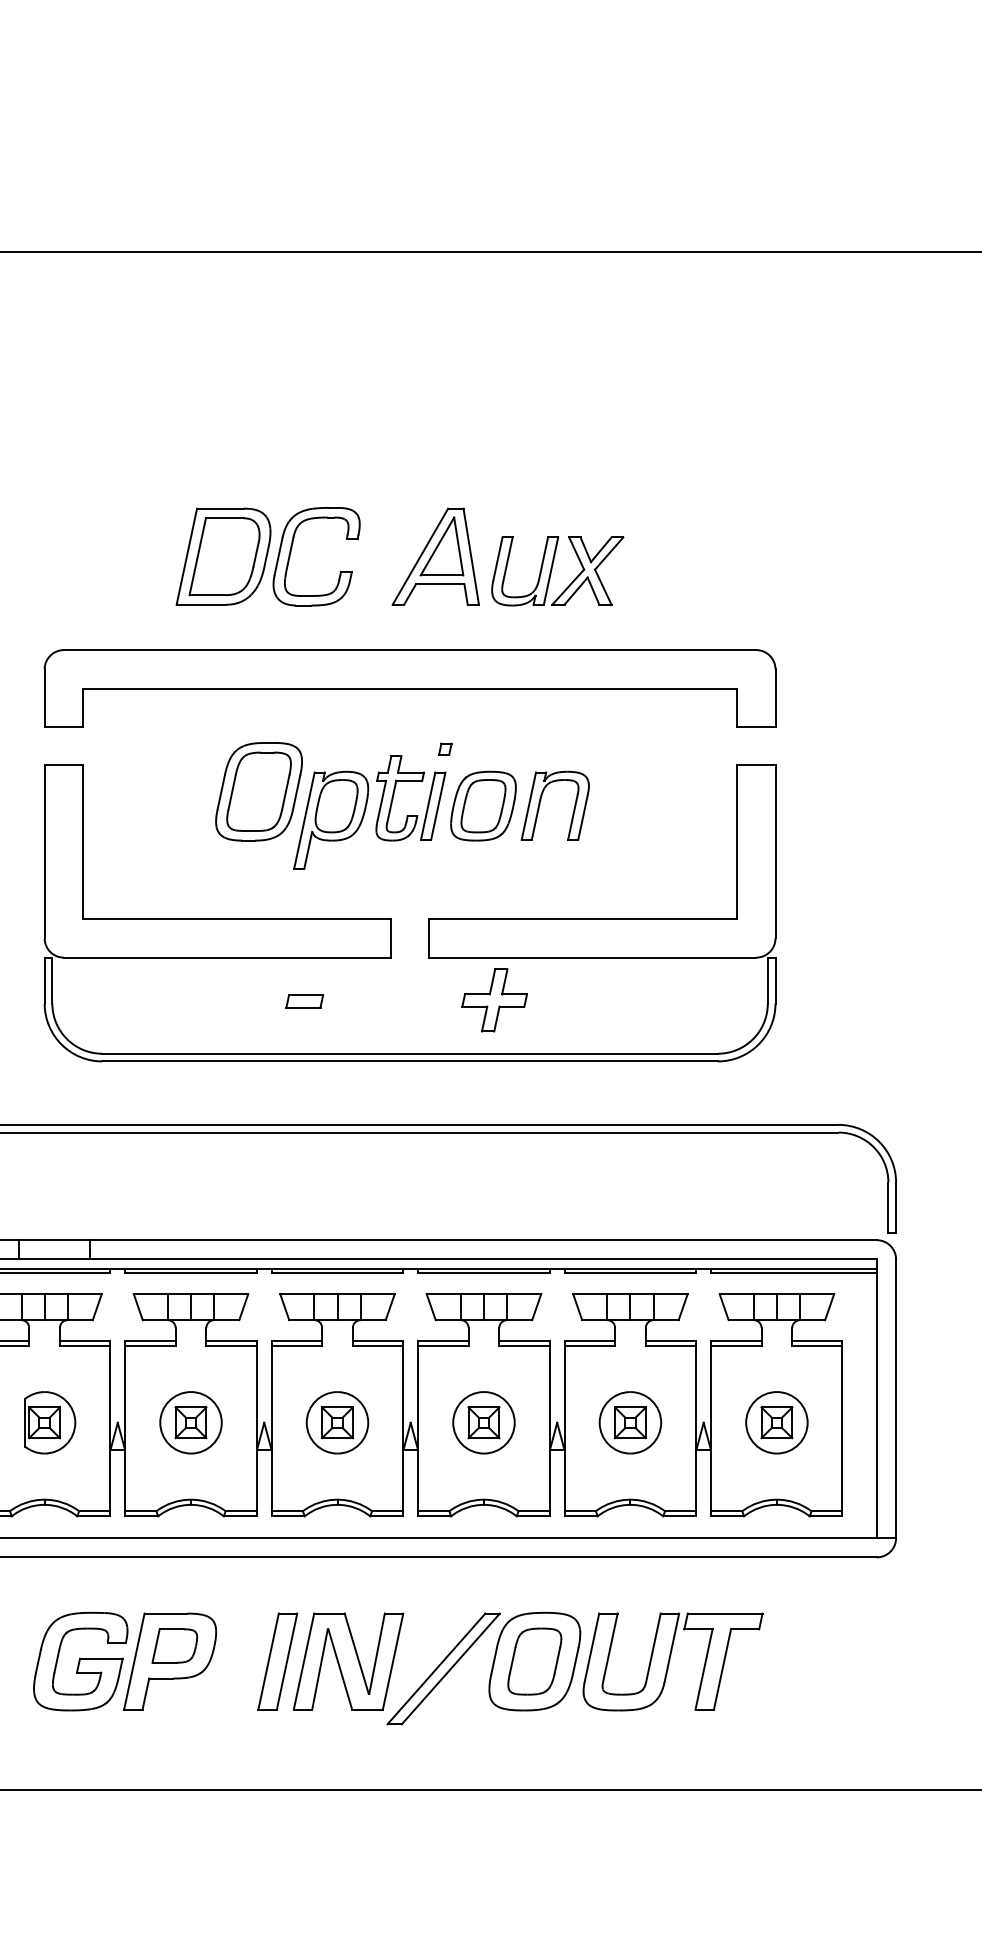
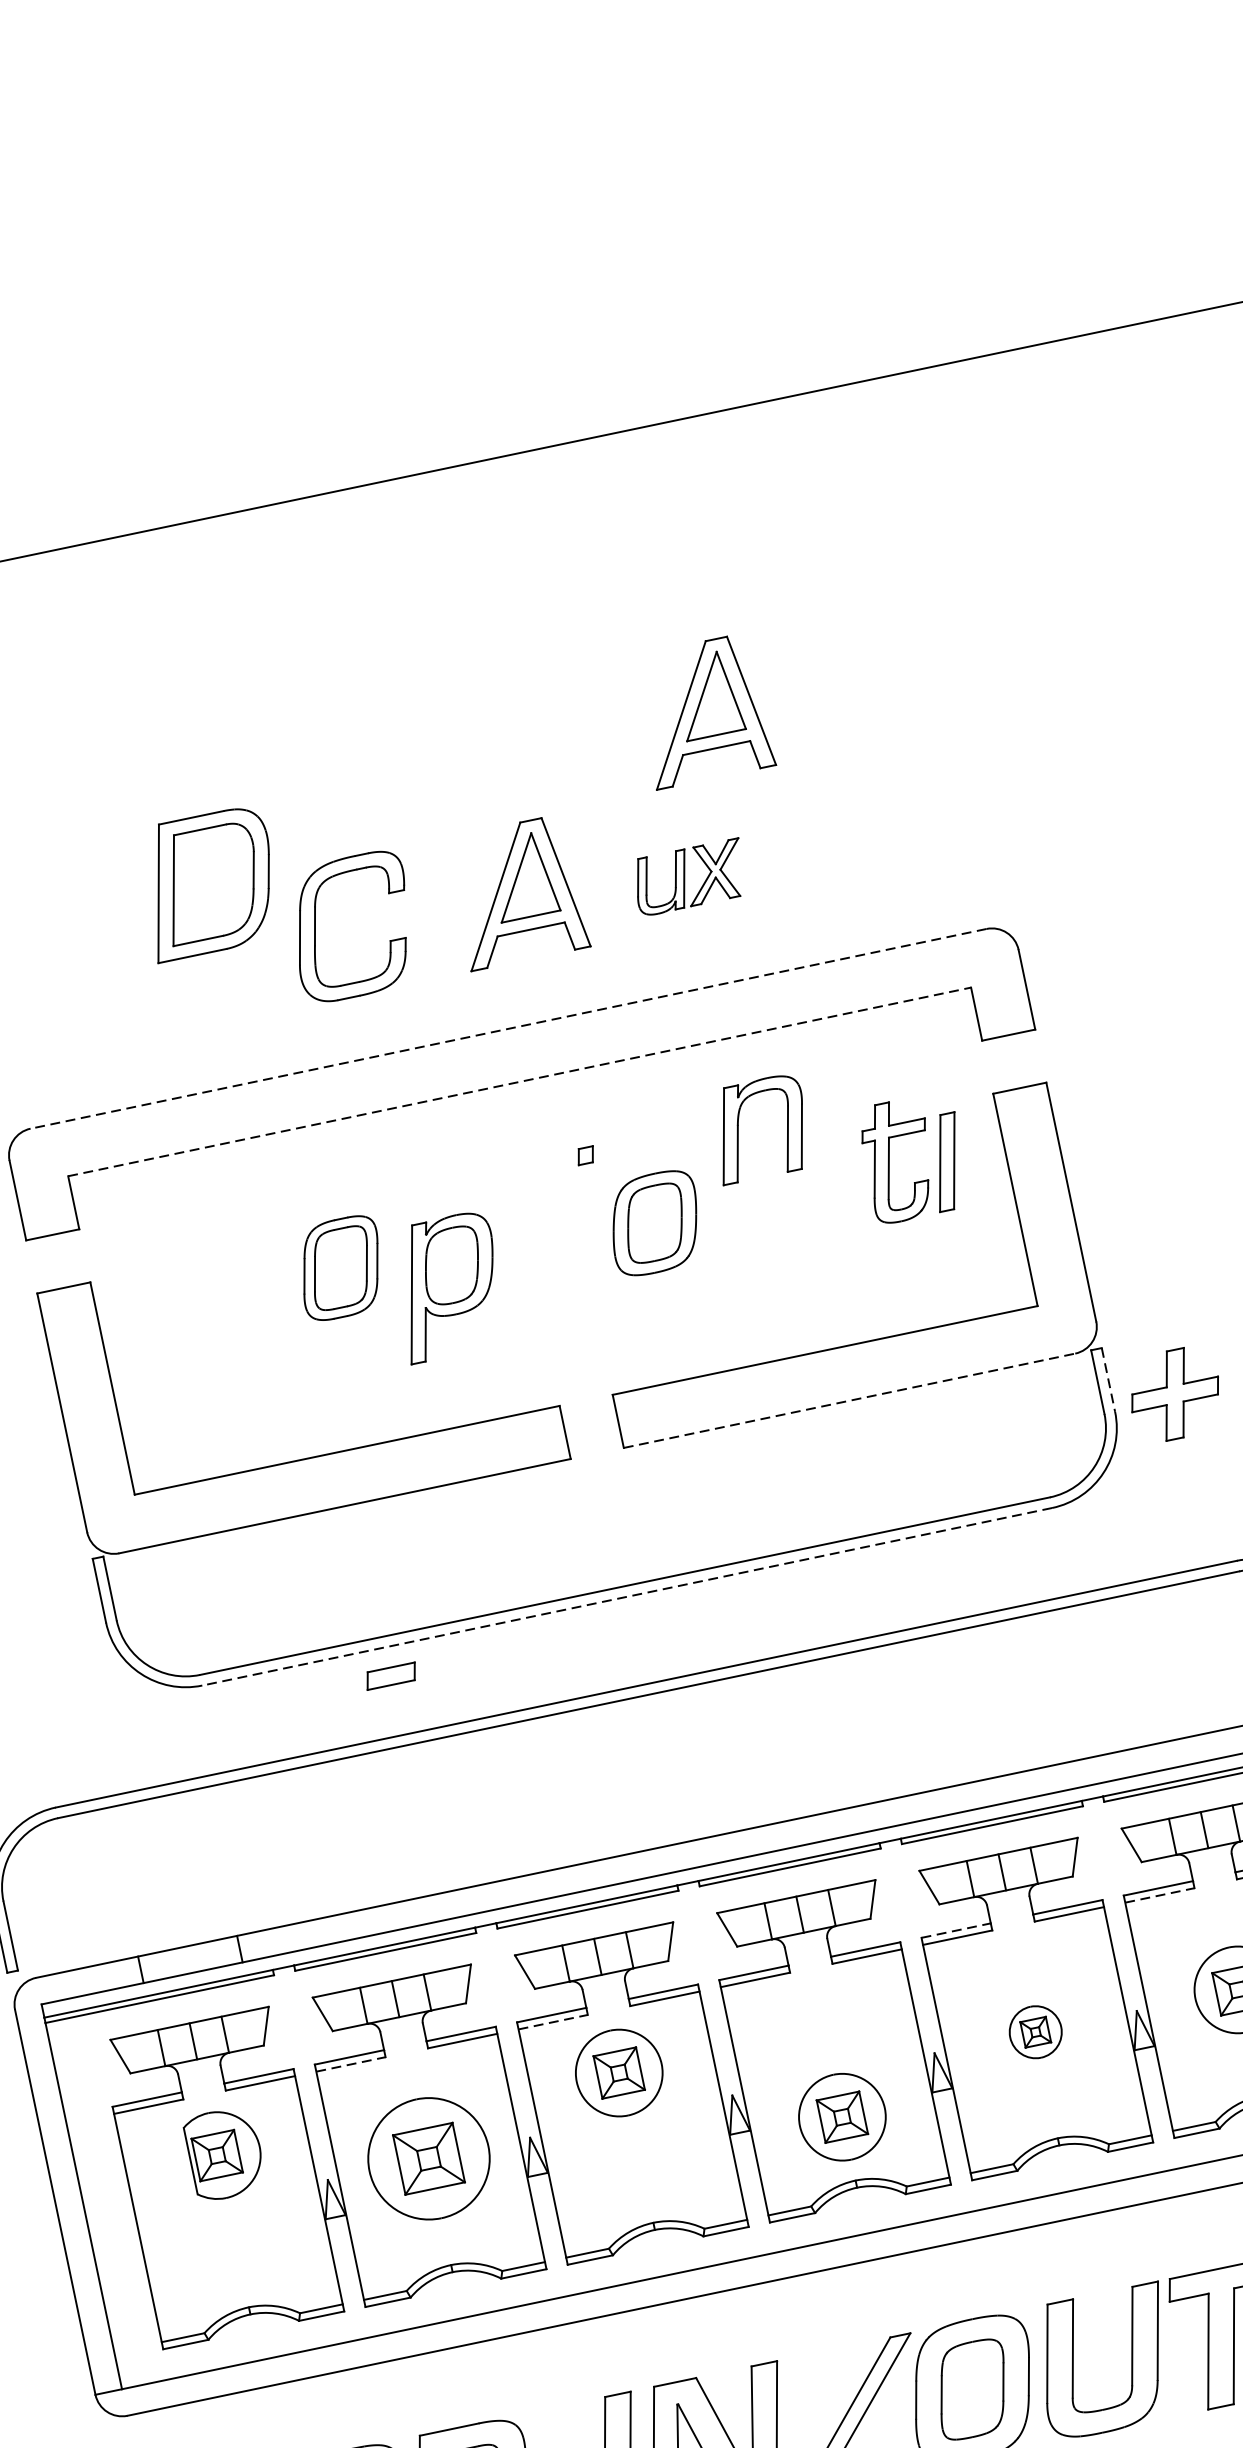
part: (590, 457) -> (702, 710), added
part: (223, 556) -> (209, 883), moved
part: (557, 571) -> (689, 877), size x0.6
line: (409, 650) -> (507, 1029), solid -> dashed
line: (410, 688) -> (520, 1081), solid -> dashed
part: (258, 791) -> (340, 1267), size x0.7
part: (394, 795) -> (890, 1158), moved
part: (541, 800) -> (739, 1125), moved
line: (593, 957) -> (850, 1400), solid -> dashed
line: (775, 981) -> (1108, 1381), solid -> dashed
part: (494, 1000) -> (1174, 1394), moved
part: (304, 1001) -> (390, 1676), moved
line: (410, 1061) -> (627, 1596), solid -> dashed
line: (590, 1340) -> (956, 1930), solid -> dashed
line: (151, 1345) -> (352, 2063), solid -> dashed
line: (297, 1345) -> (553, 2021), solid -> dashed
line: (736, 1345) -> (1159, 1894), solid -> dashed
part: (50, 1422) -> (225, 2153), moved
part: (190, 1422) -> (428, 2158), size x1.4
part: (337, 1422) -> (619, 2072), moved
part: (483, 1422) -> (841, 2116), moved
part: (630, 1422) -> (1035, 2031), size x0.6

